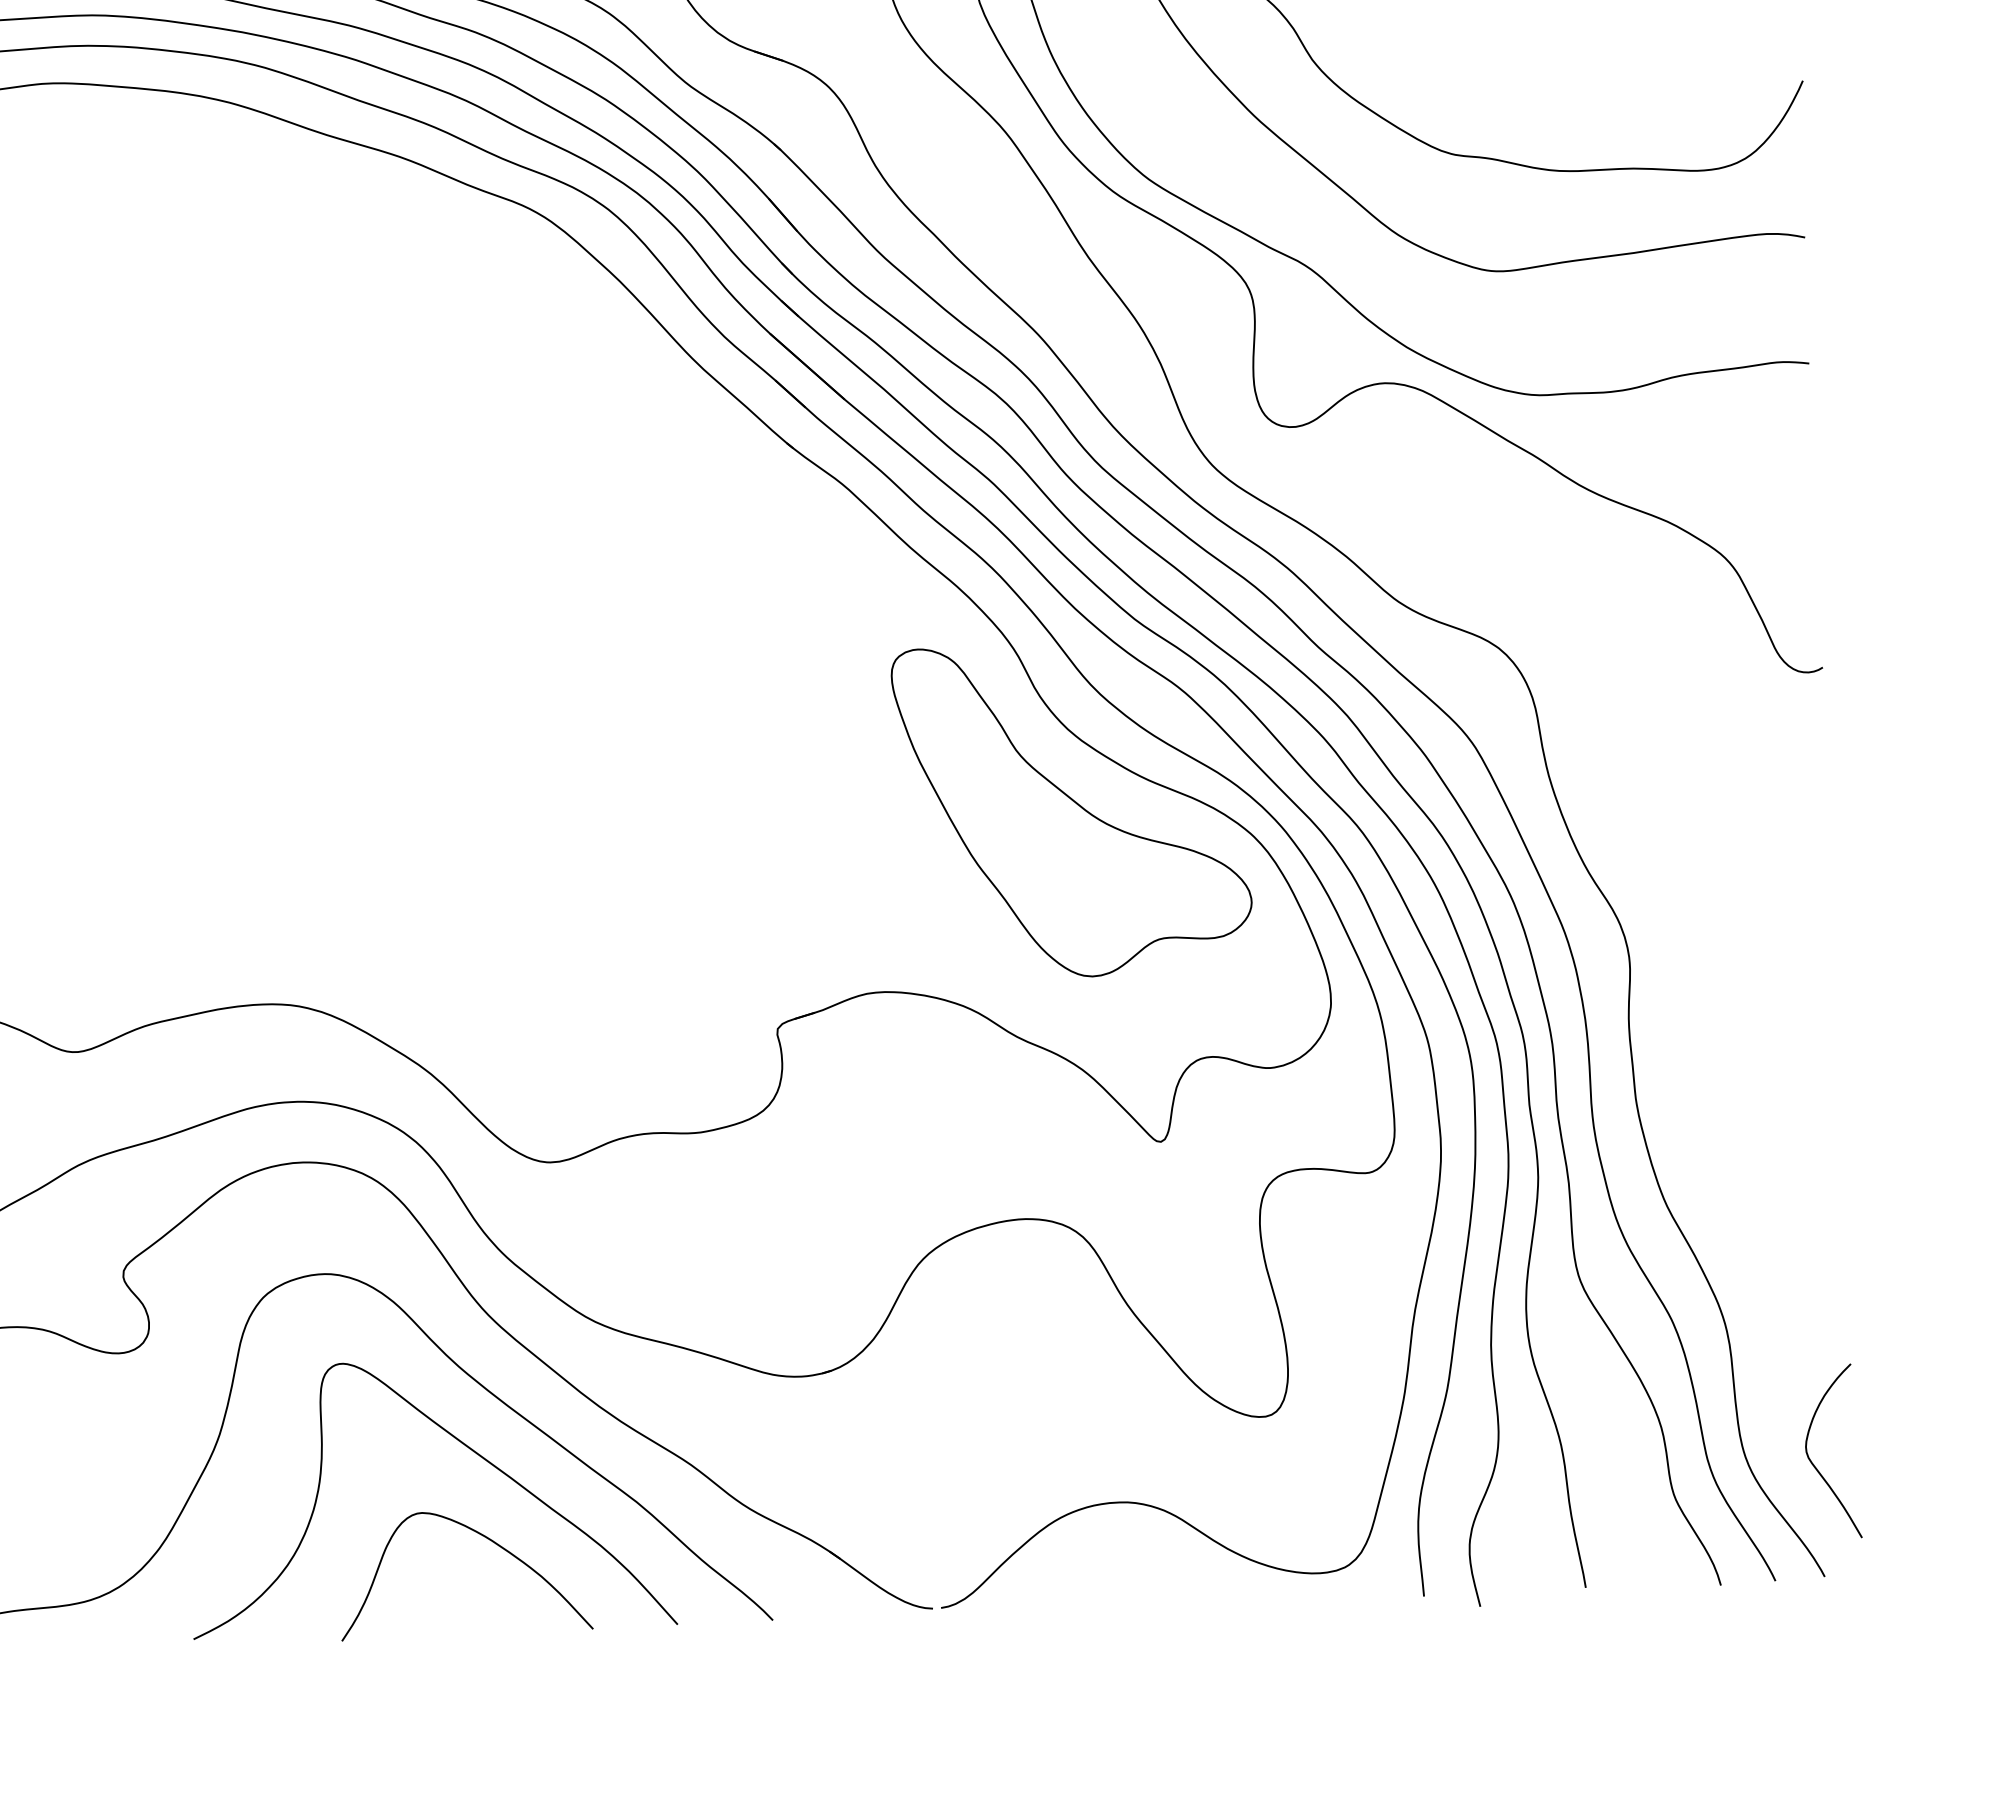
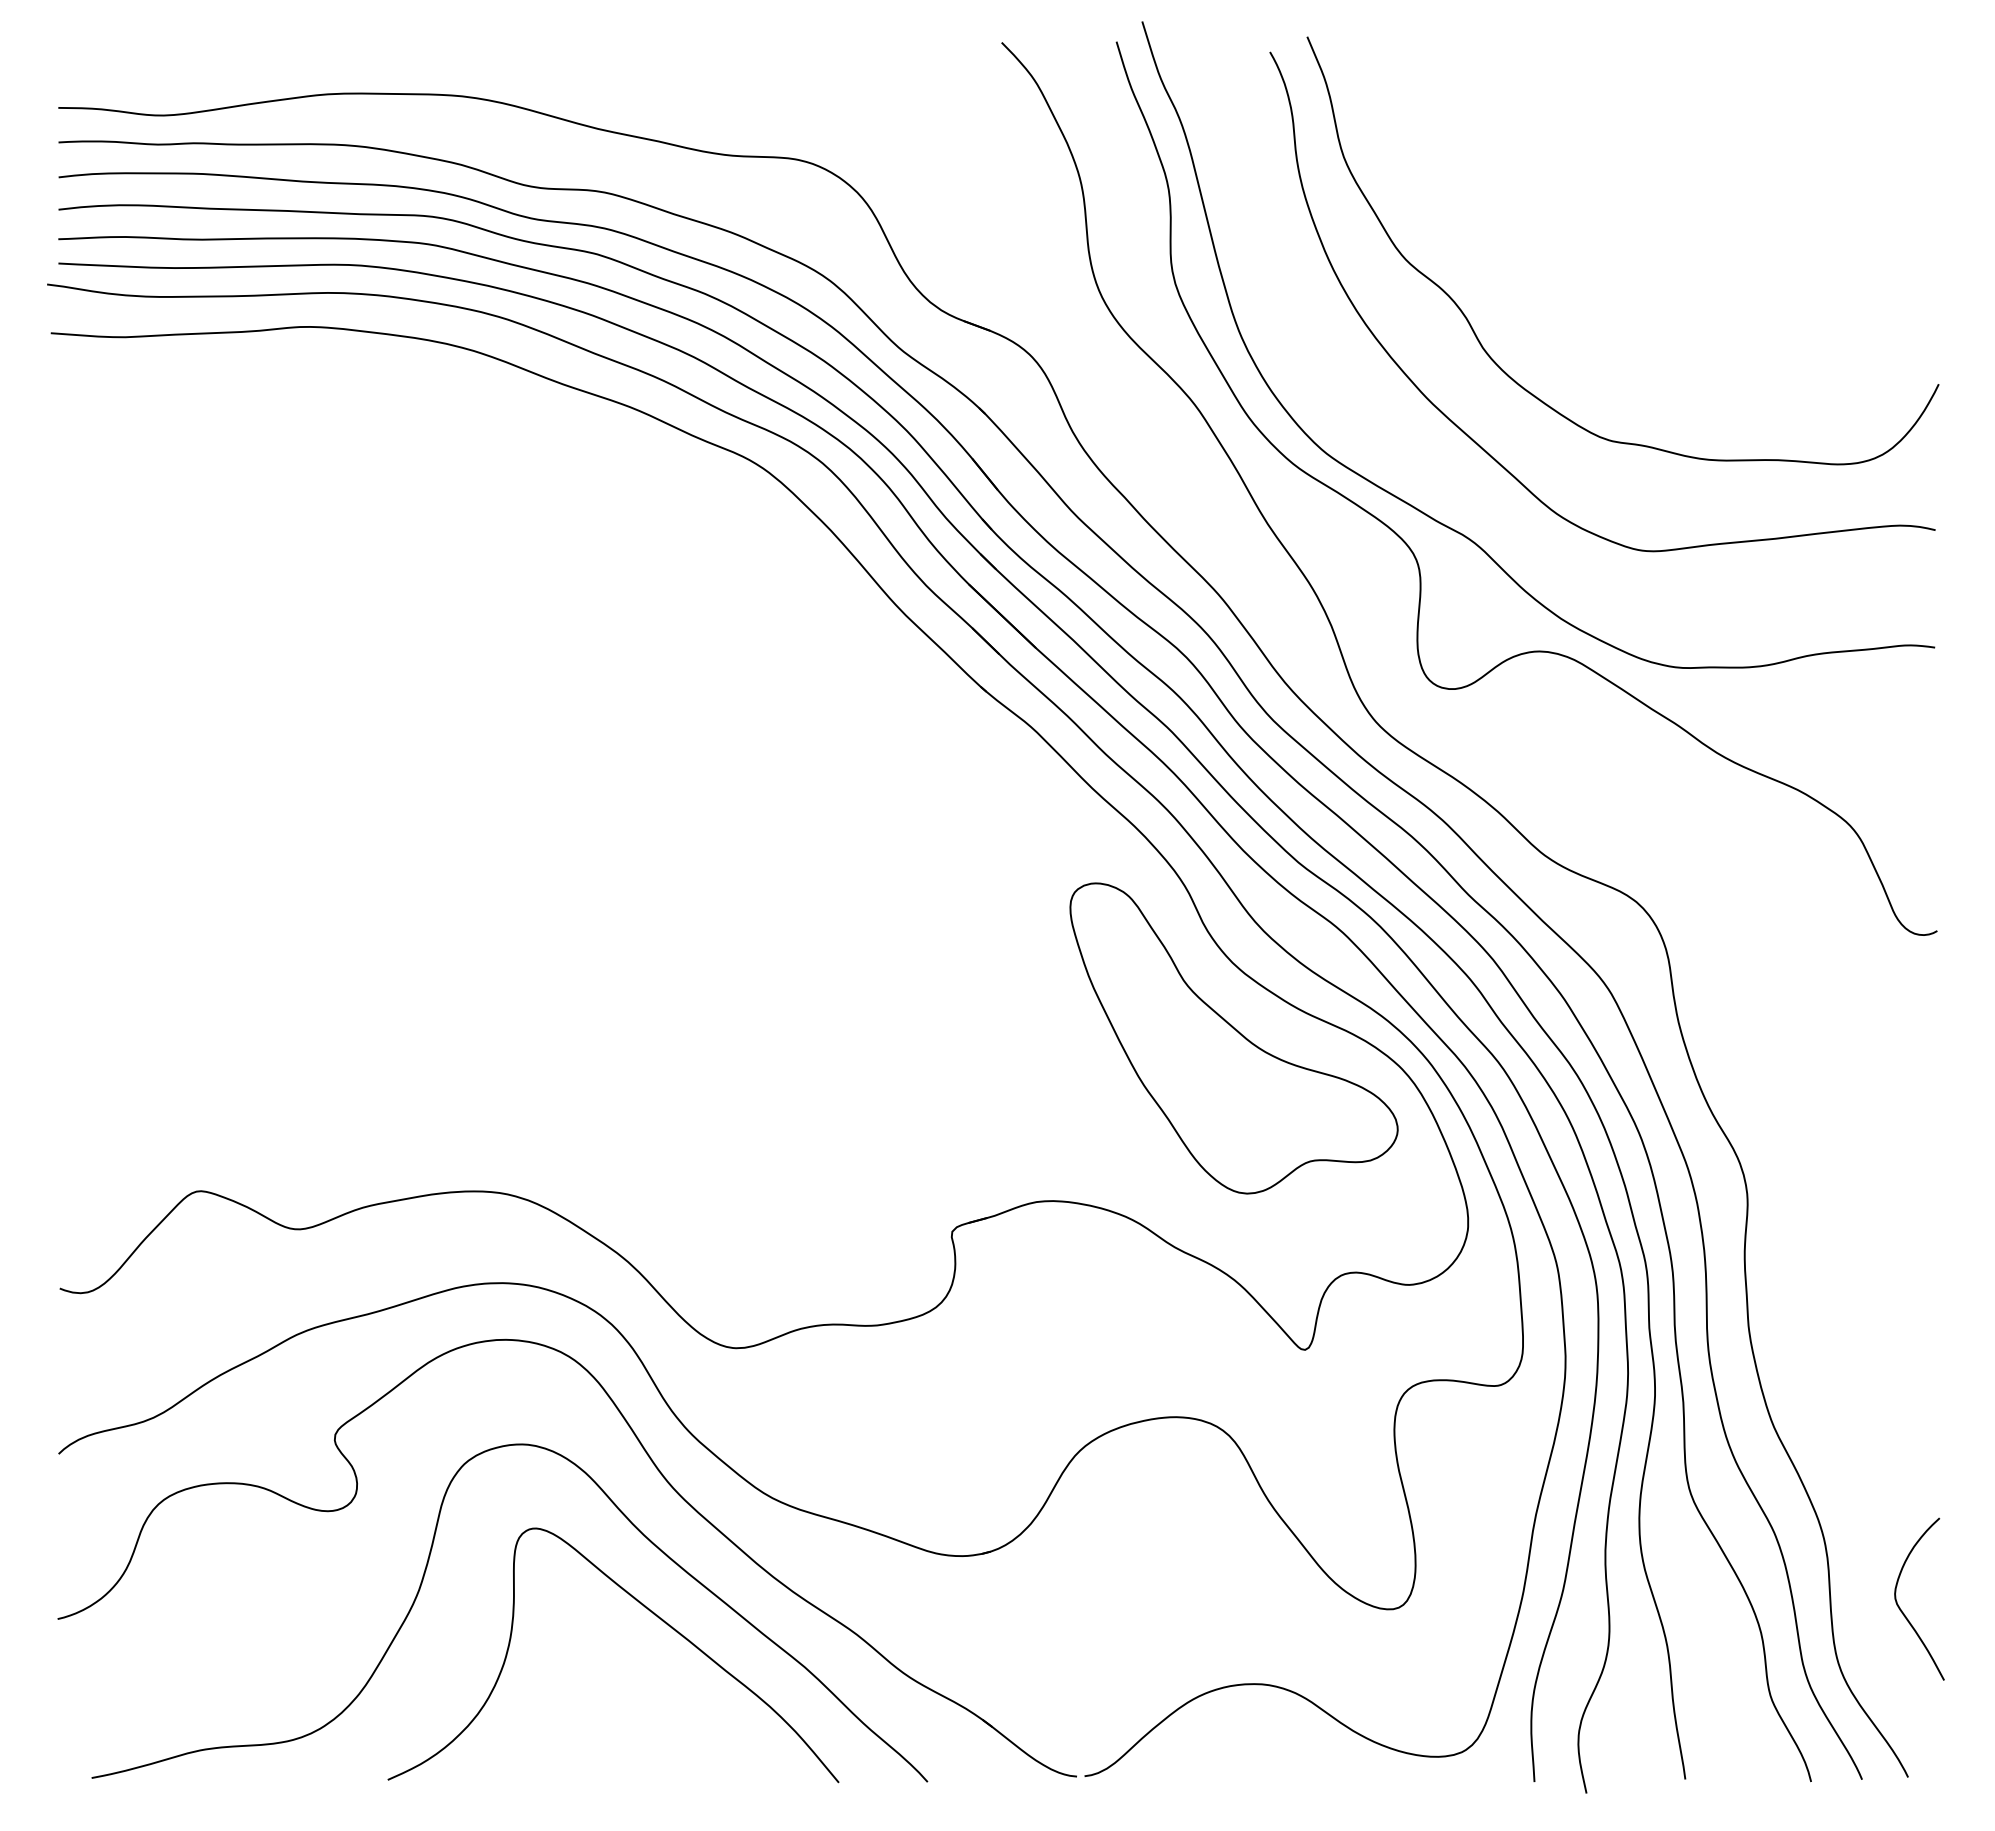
curve: (1814, 1464) -> (1902, 1610), moved
curve: (485, 1537) -> (662, 1695), removed

